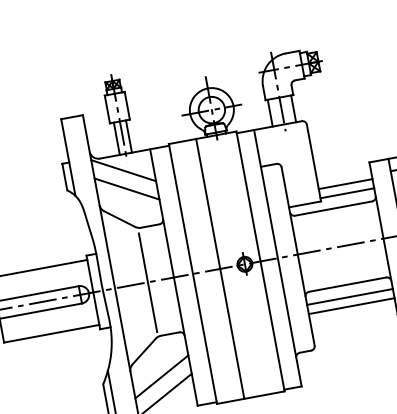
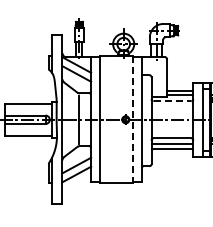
line: (333, 209) -> (172, 101), solid -> dashed
line: (261, 262) -> (133, 120), solid -> dashed
line: (219, 268) -> (113, 119), removed

